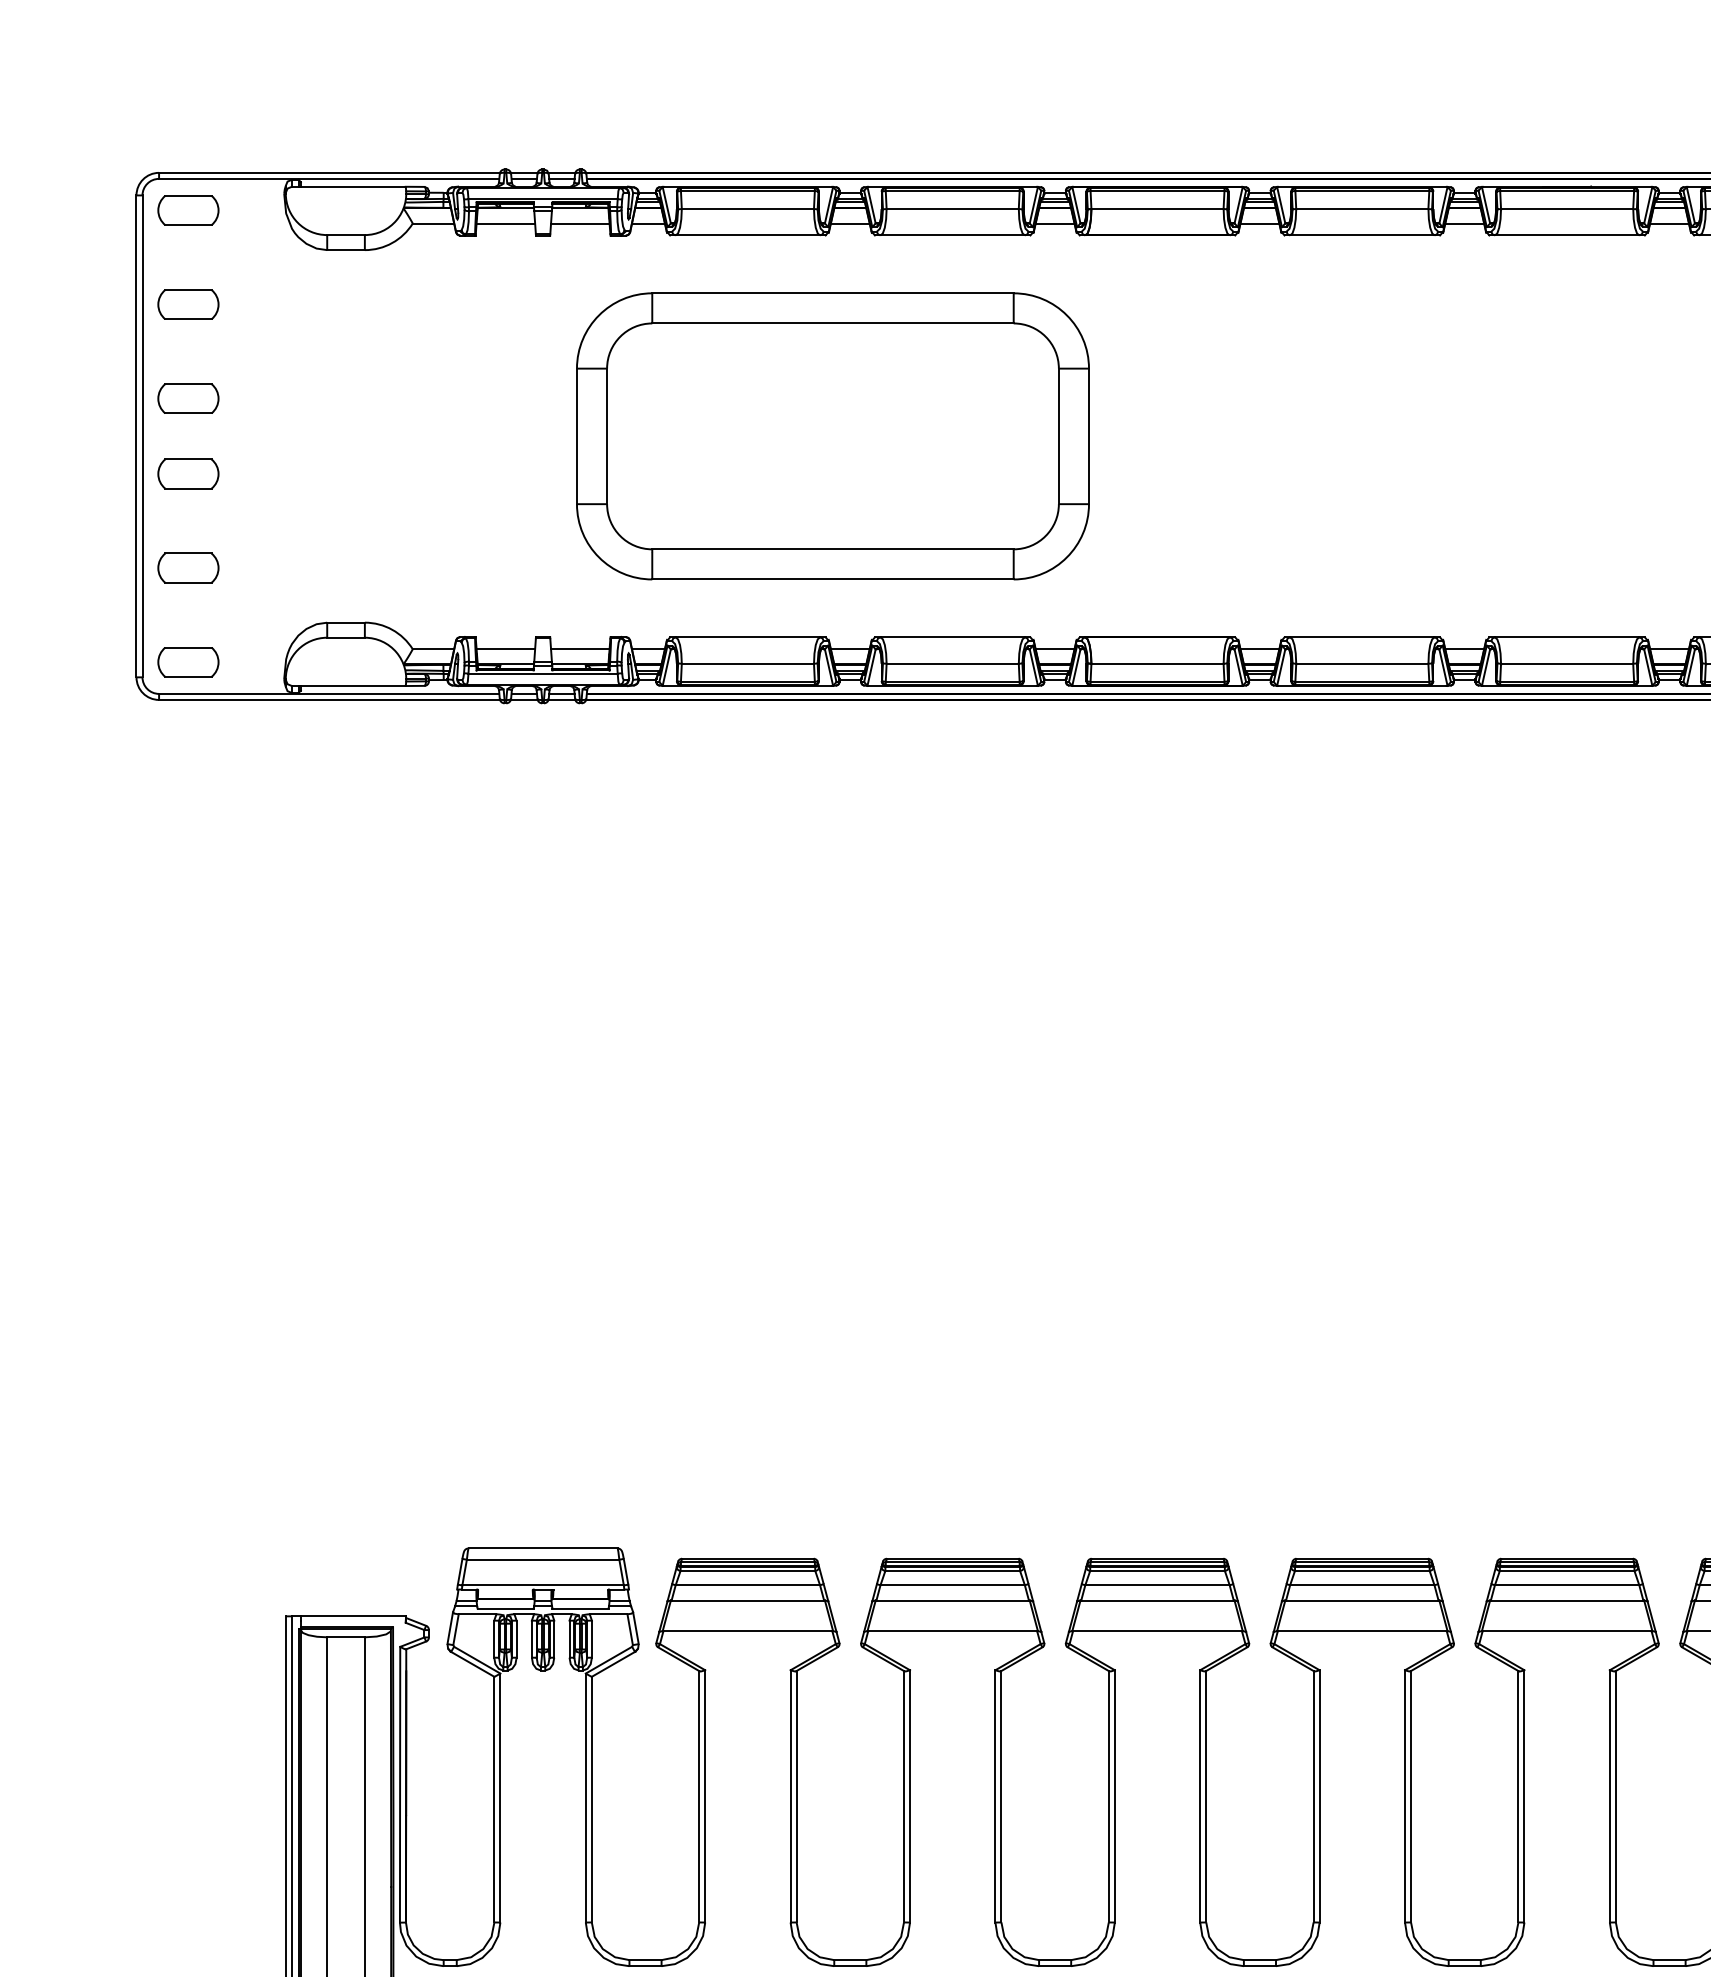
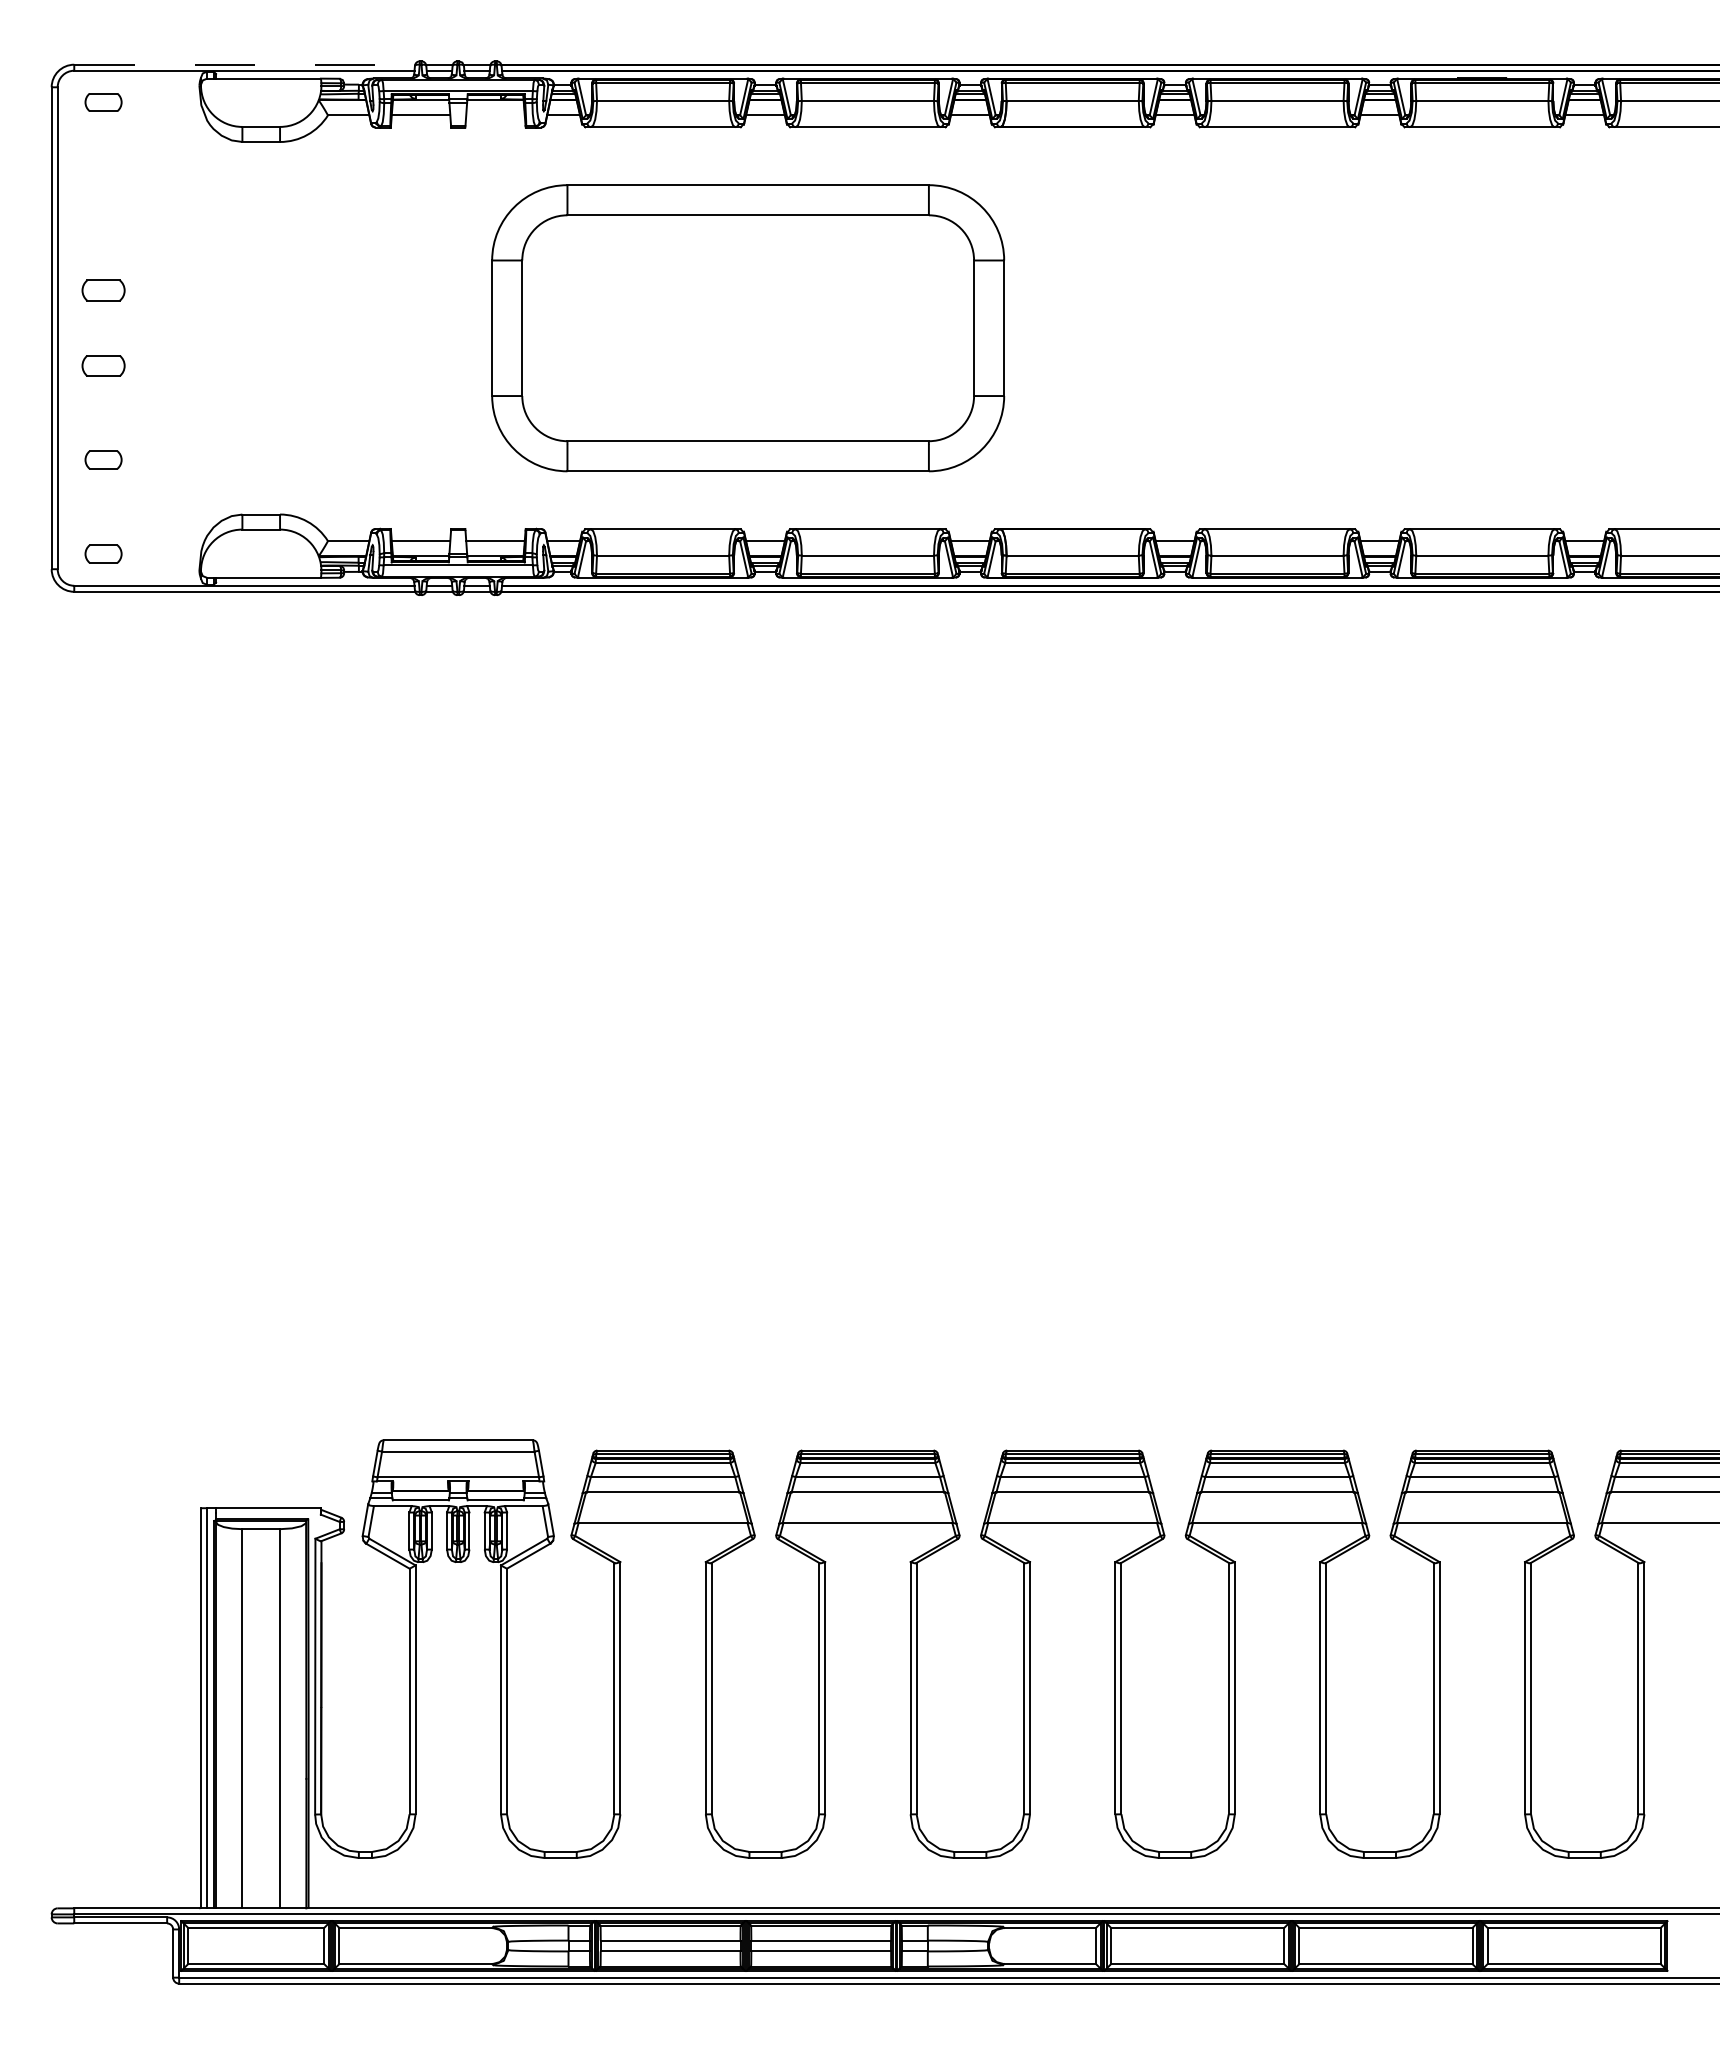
line: (330, 172) -> (245, 64), solid -> dashed
part: (188, 210) -> (103, 102), size x0.6
line: (580, 223) -> (495, 115), removed
part: (188, 304) -> (103, 196), removed
part: (188, 398) -> (103, 290), size x0.7
part: (188, 473) -> (103, 365), size x0.7
part: (188, 567) -> (103, 459), size x0.6
part: (188, 661) -> (103, 553), size x0.6

